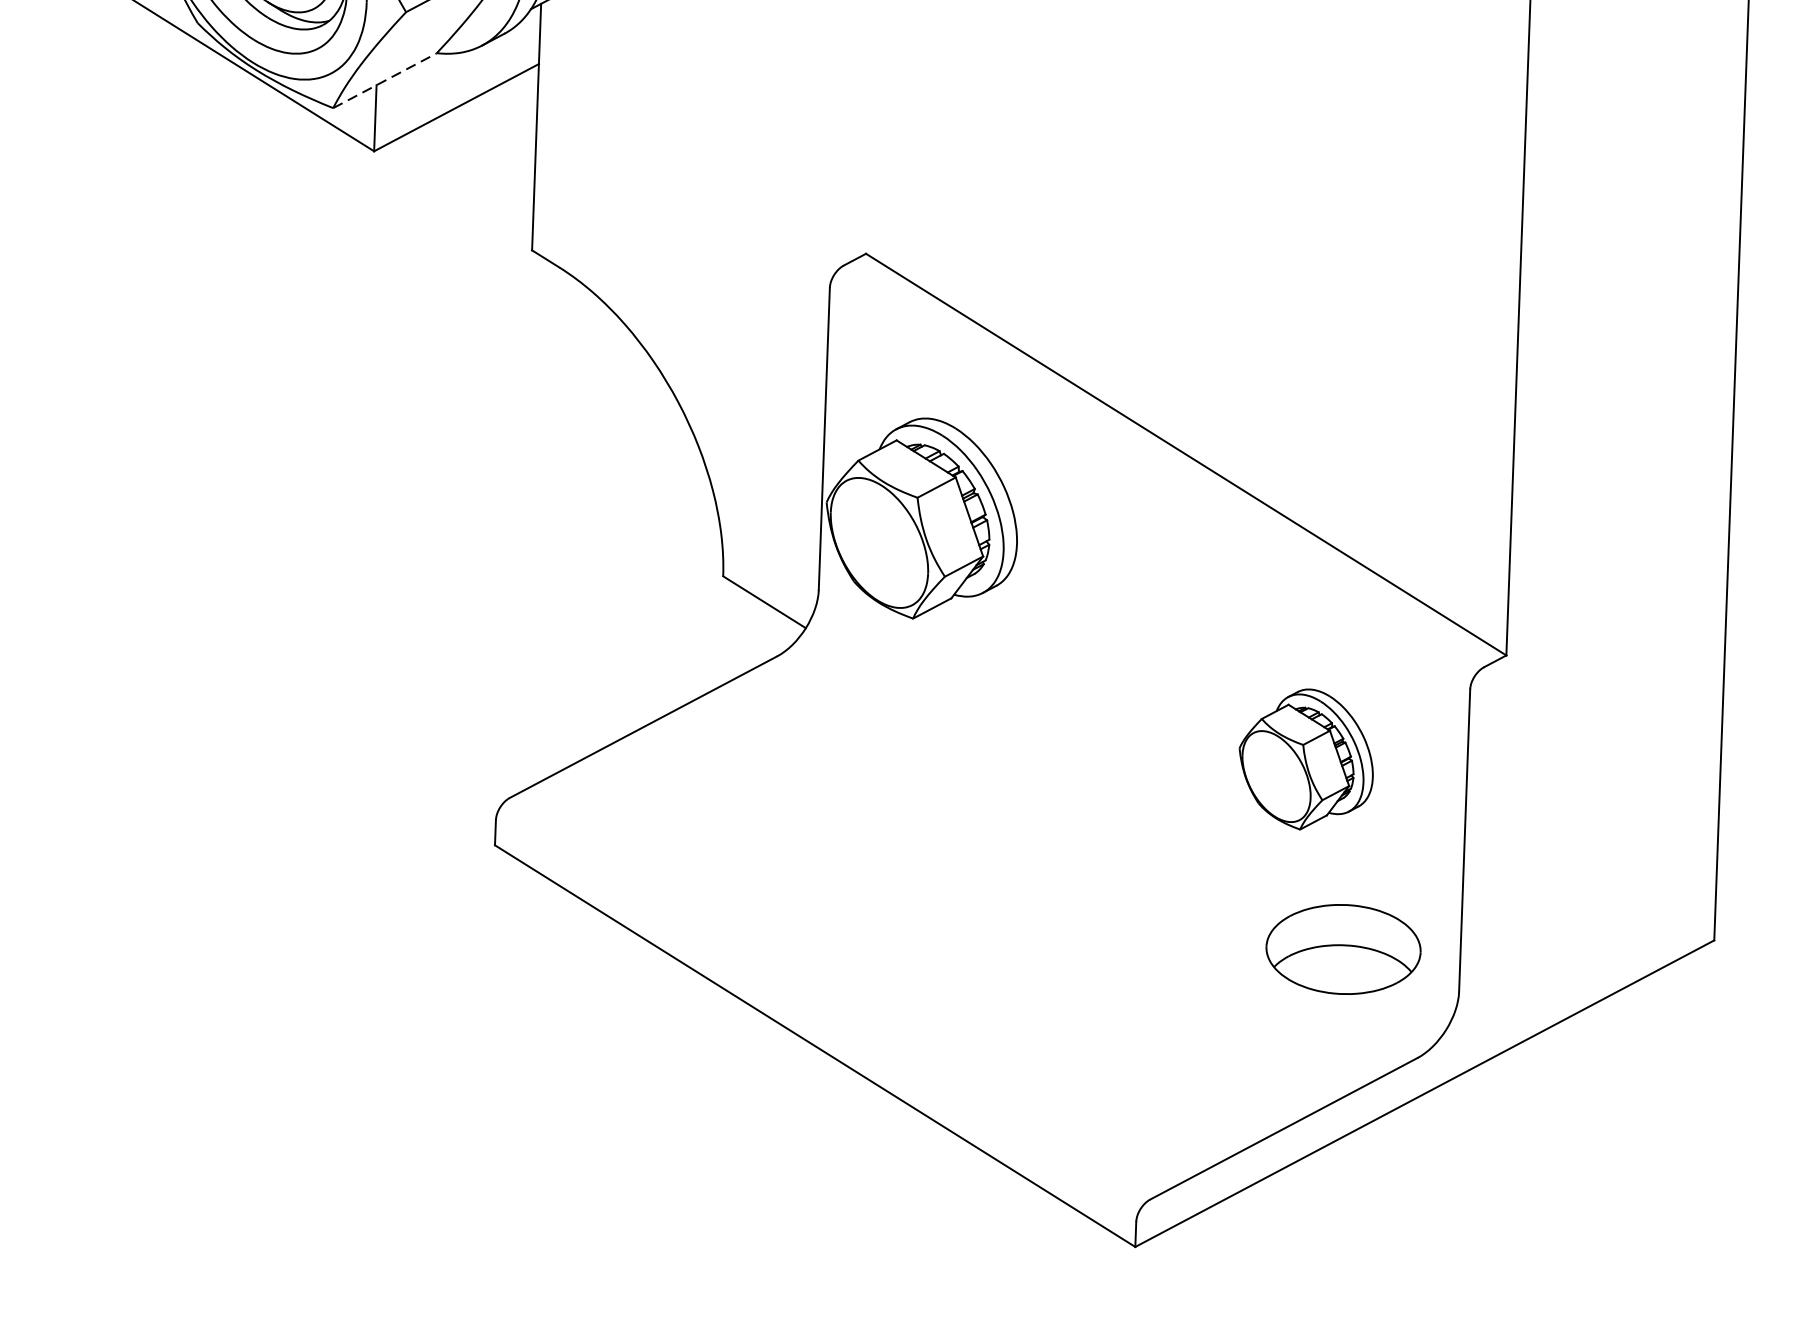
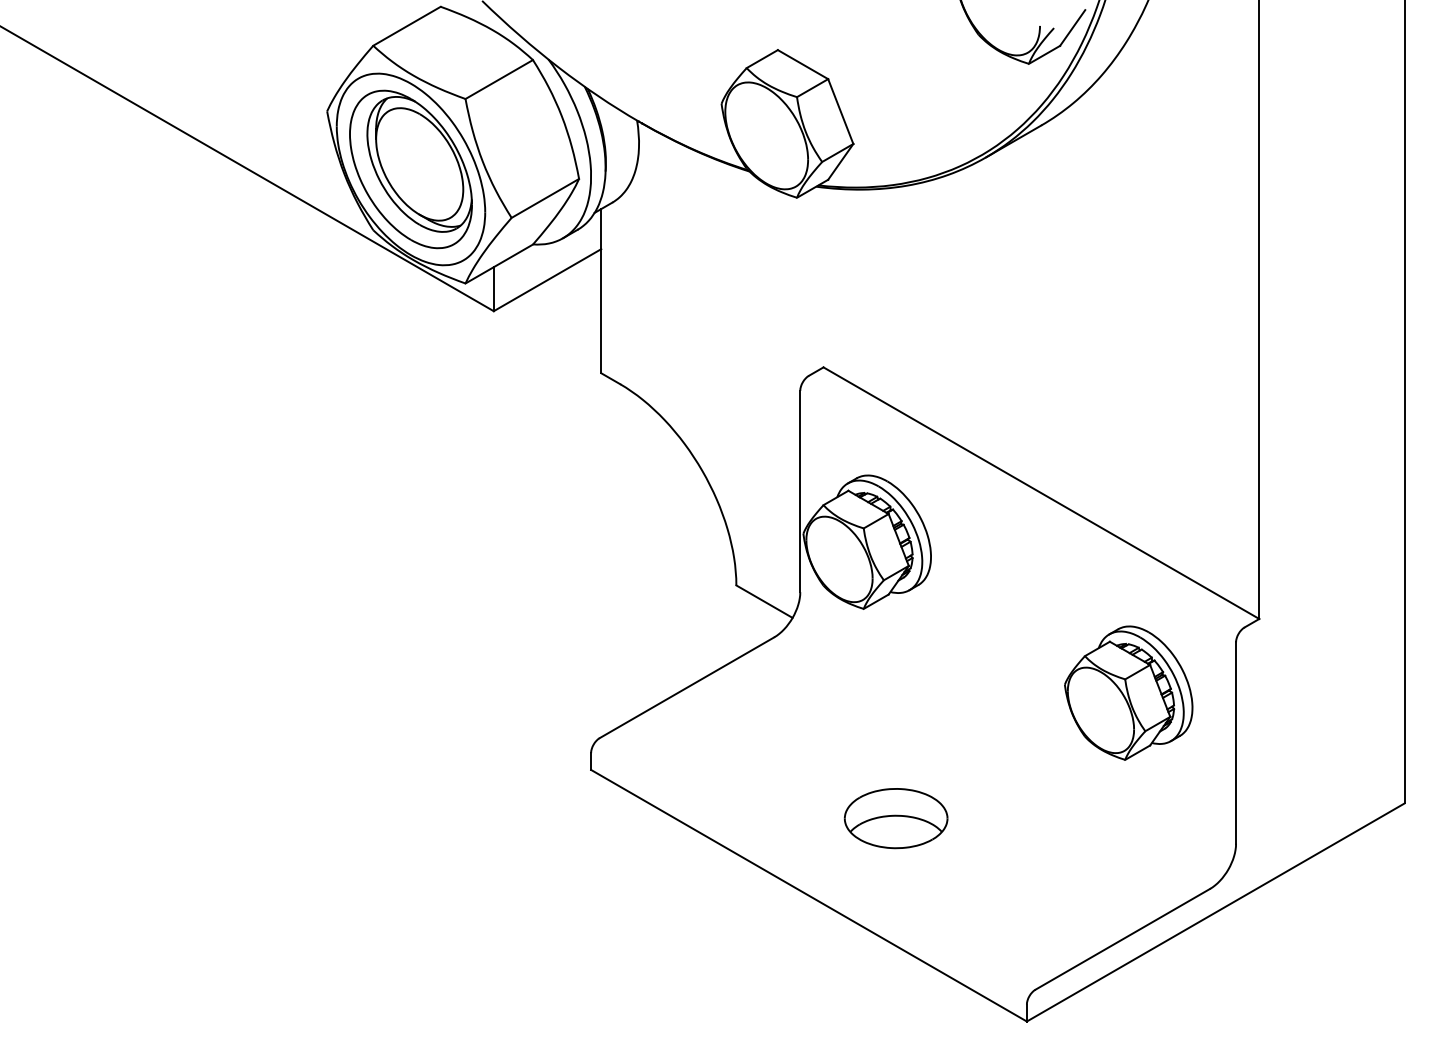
line: (385, 81) -> (499, 264), dashed -> solid
part: (1305, 758) -> (1128, 692), size x1.43
part: (1342, 949) -> (895, 818), moved

